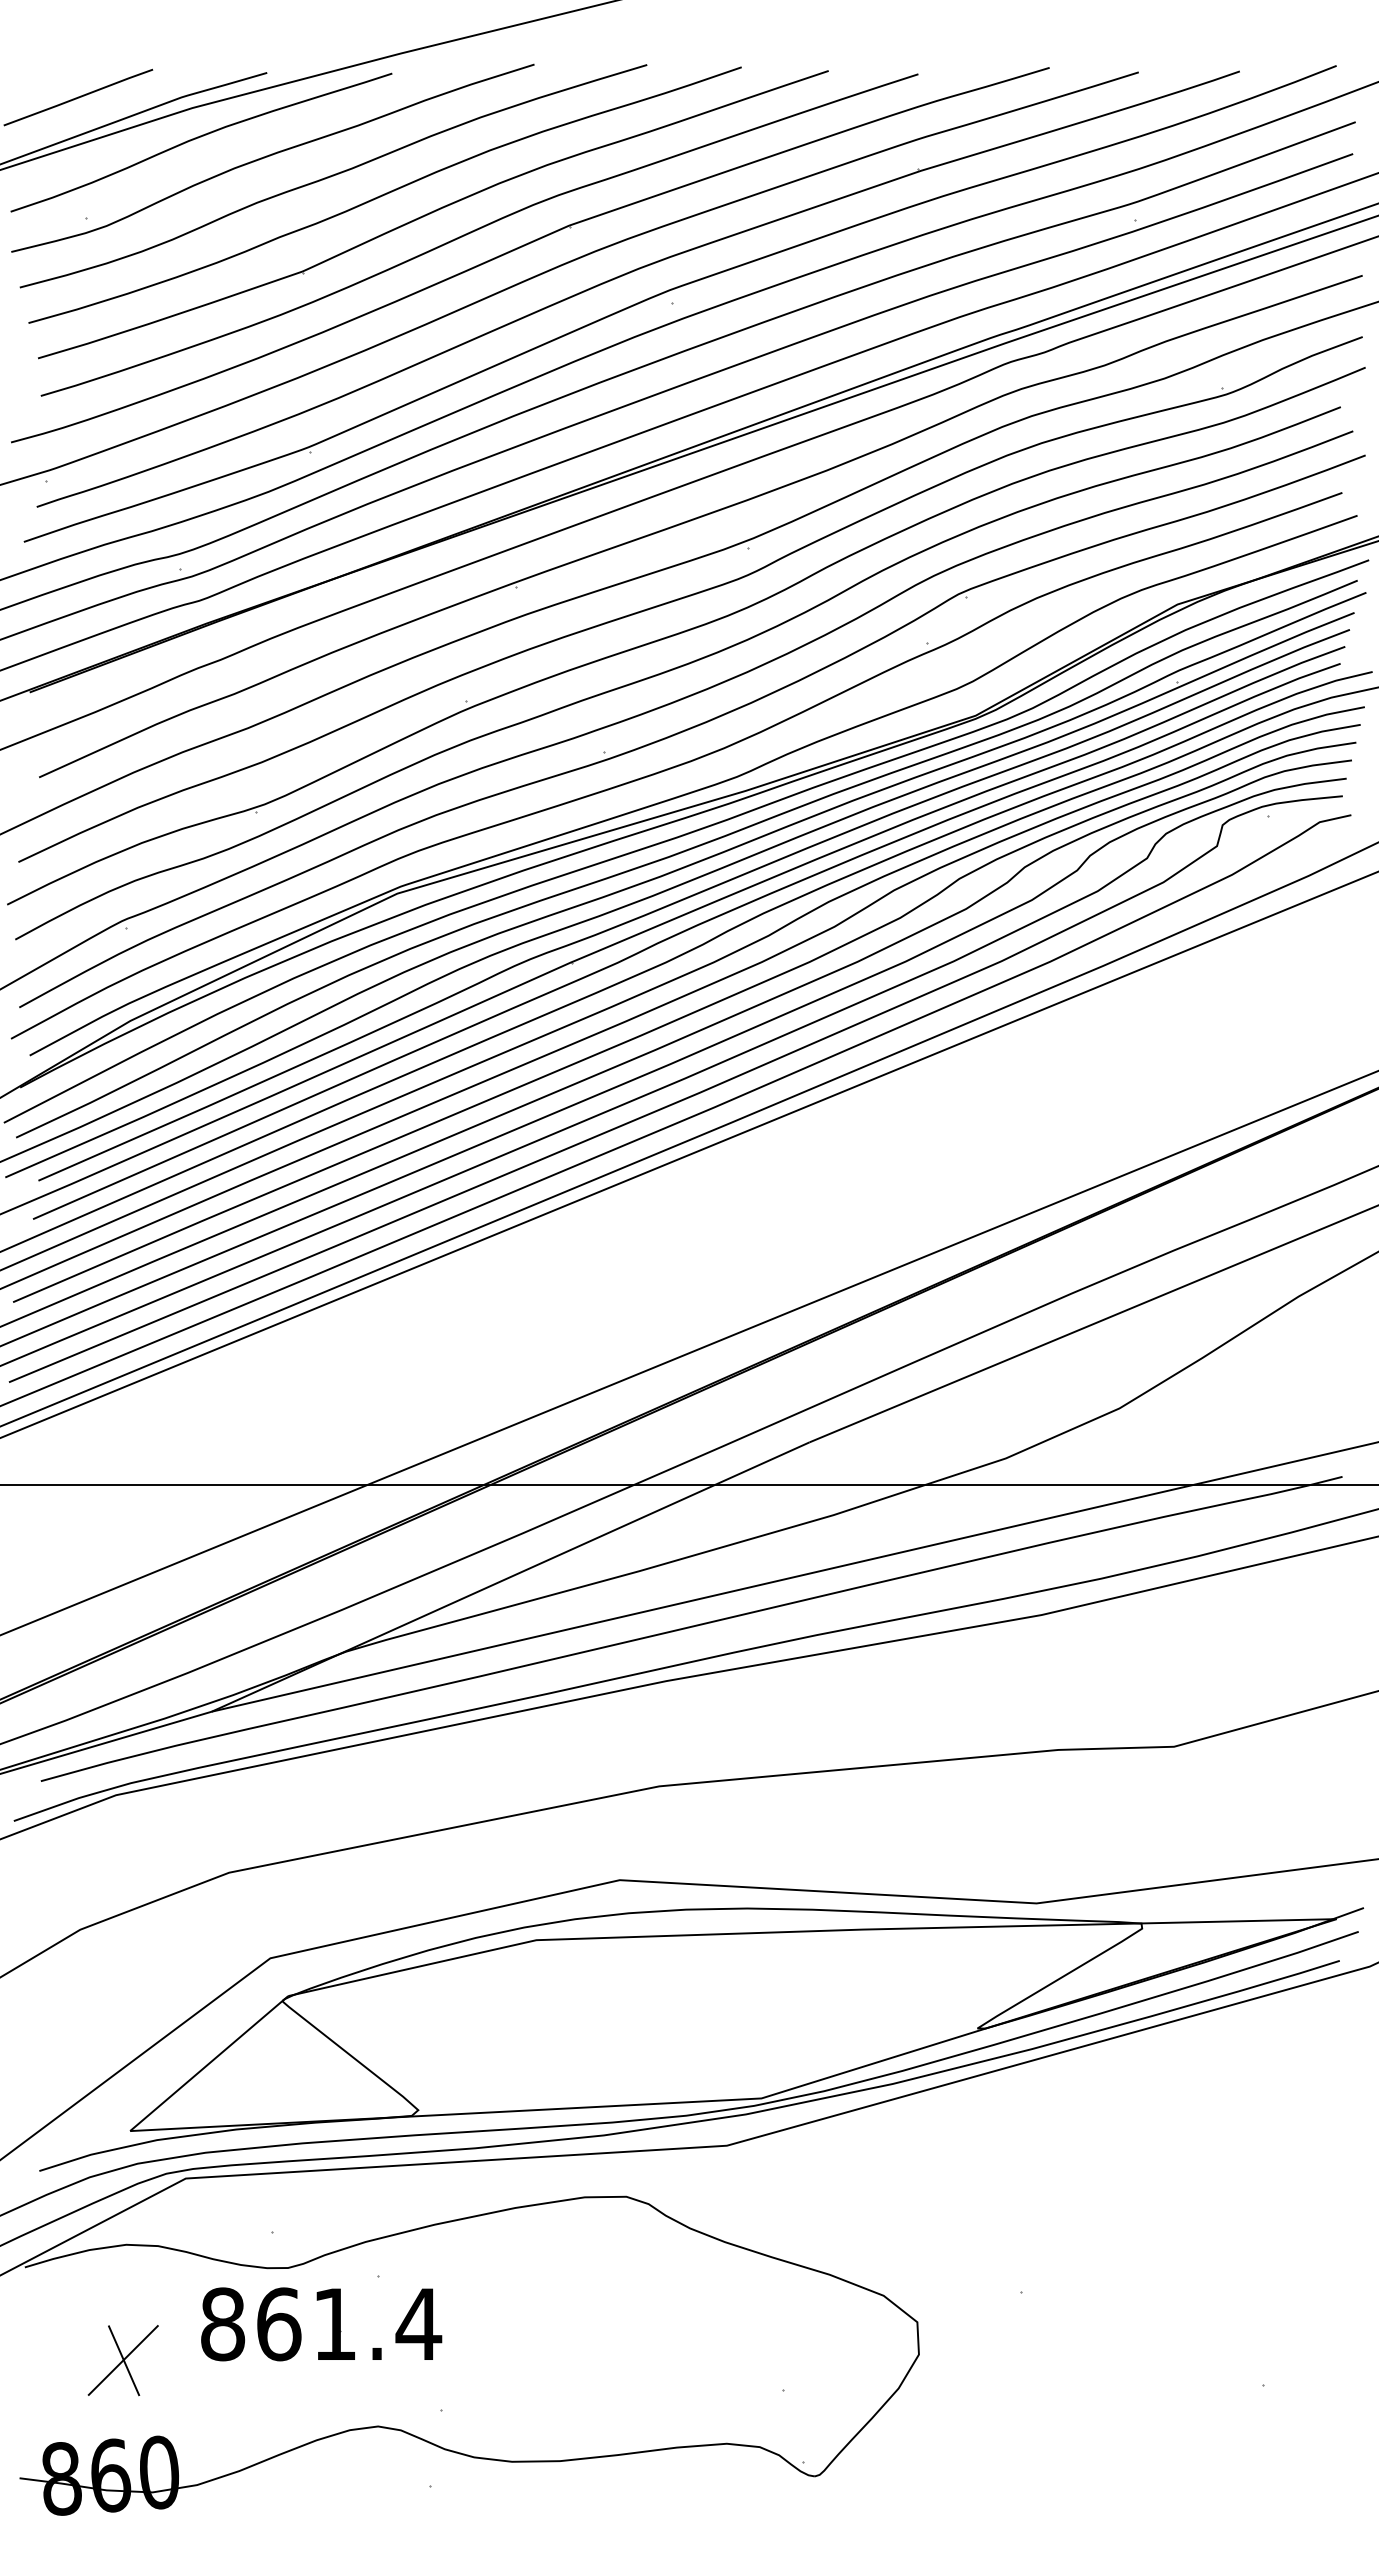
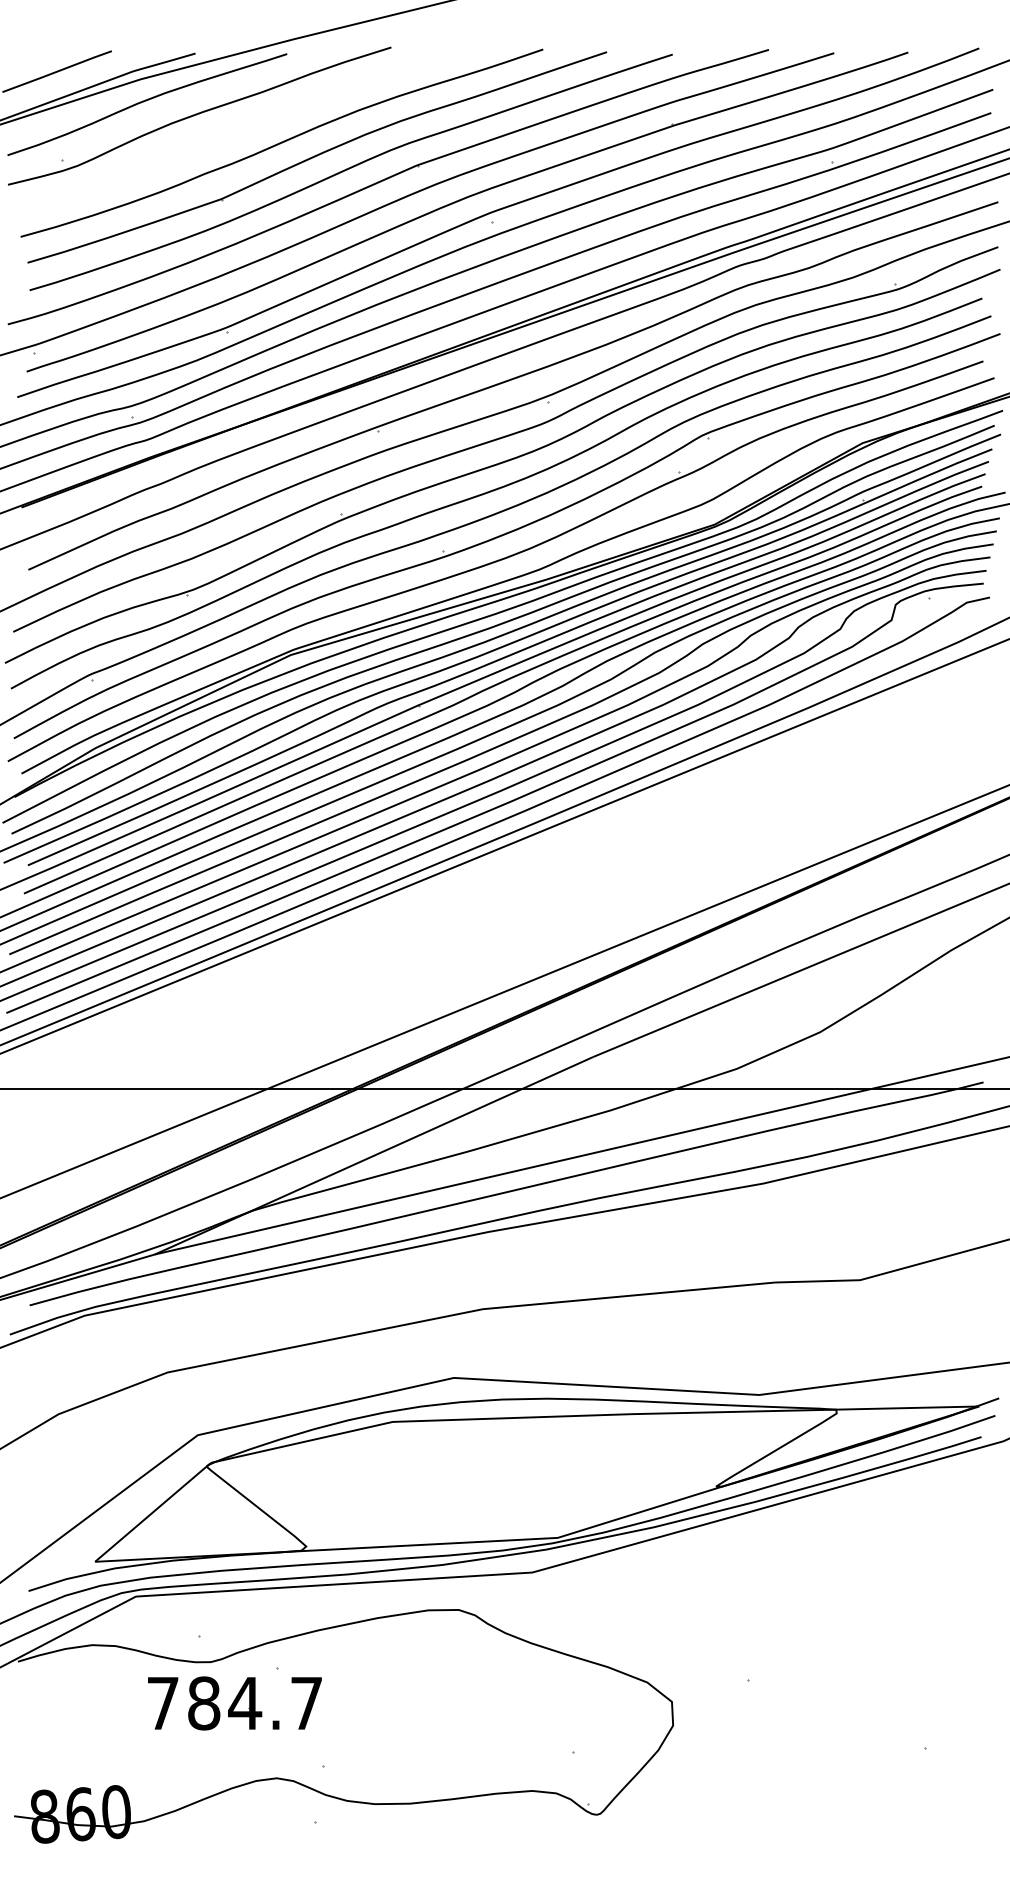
curve: (333, 176) -> (244, 129), removed
text: (321, 2324) -> (235, 1703), 861.4 -> 784.7
part: (122, 2360) -> (89, 1729), removed

